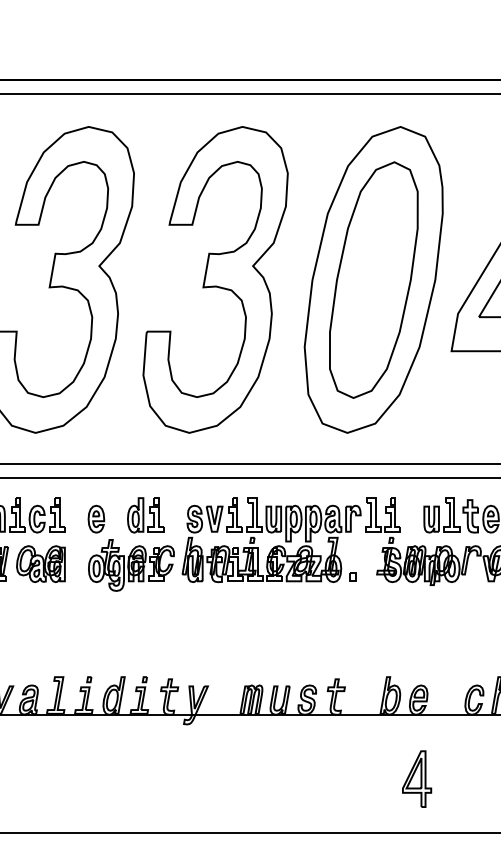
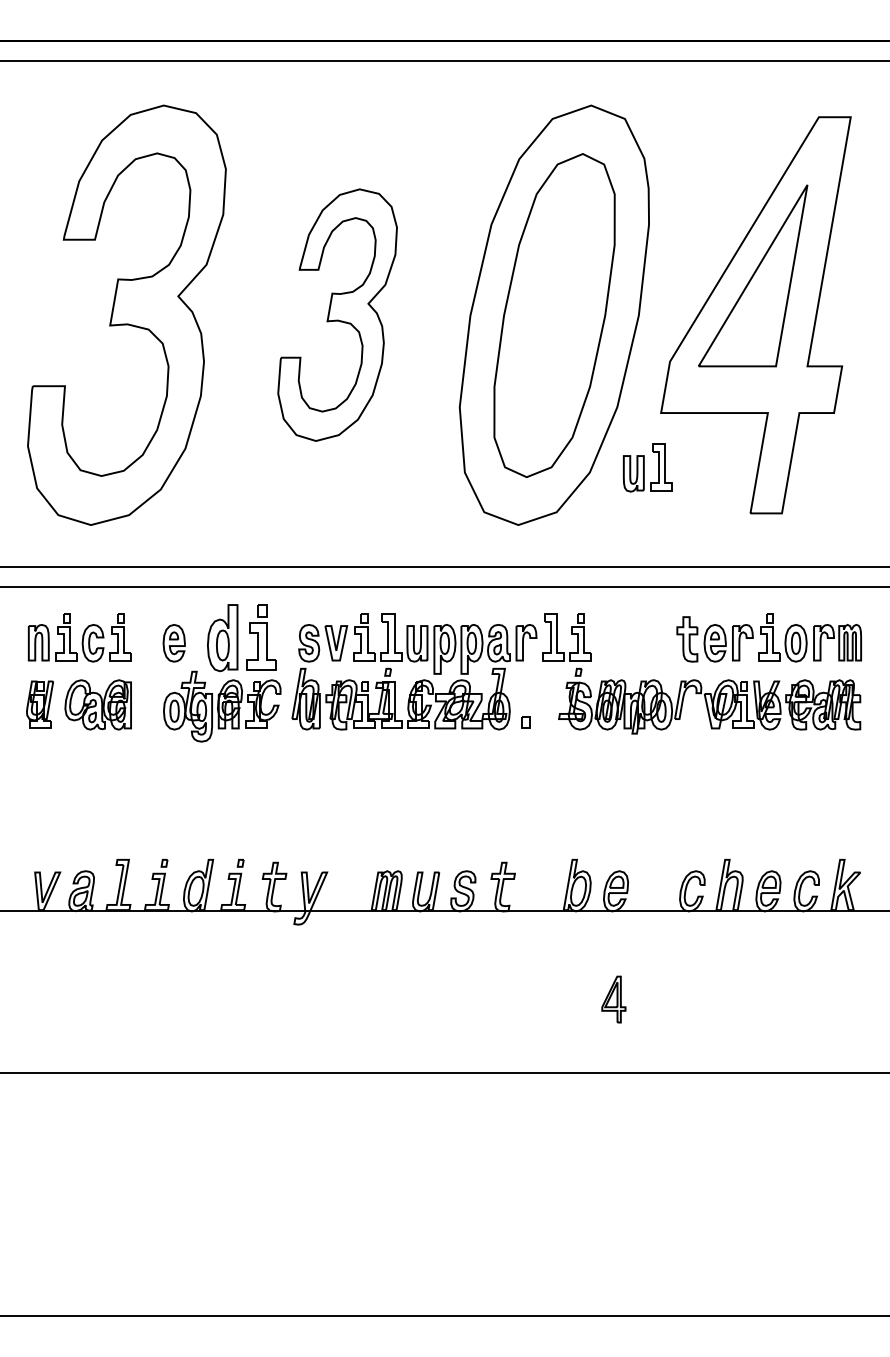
part: (215, 279) -> (337, 314), size x0.6
part: (145, 514) -> (241, 637), size x1.4
part: (441, 514) -> (647, 467), moved
part: (416, 779) -> (613, 999), size x0.6

